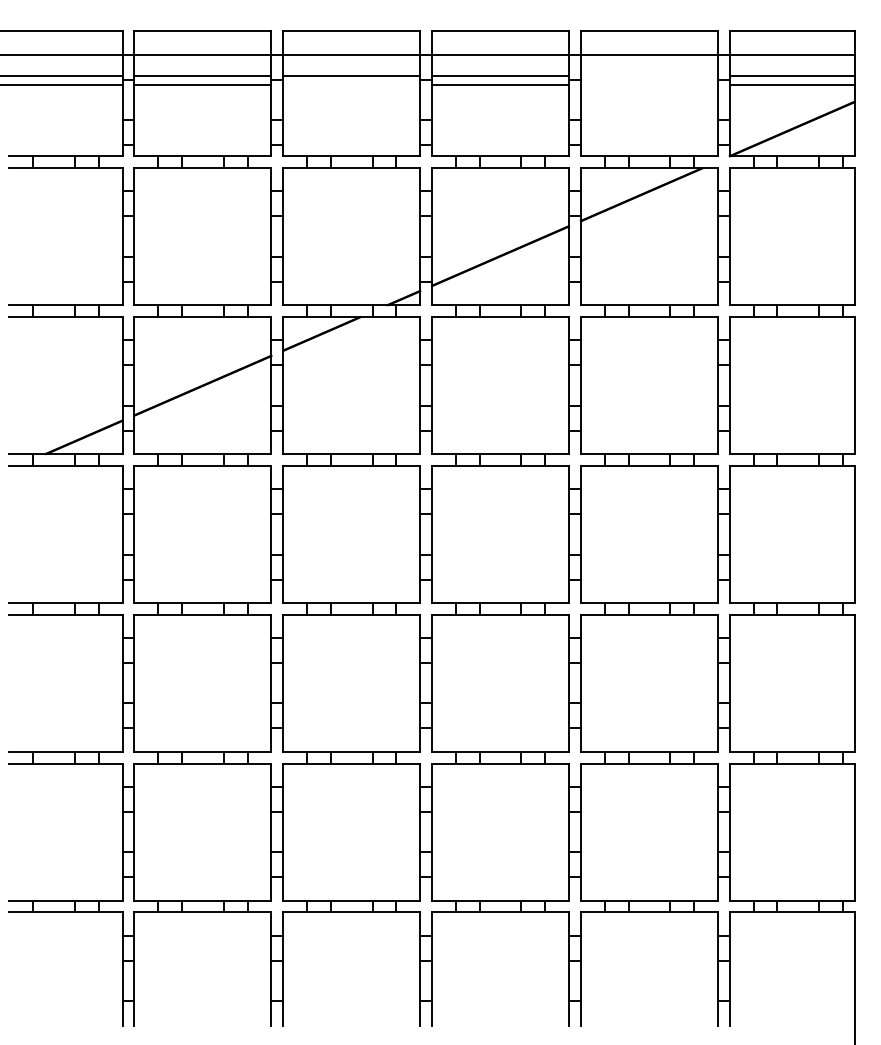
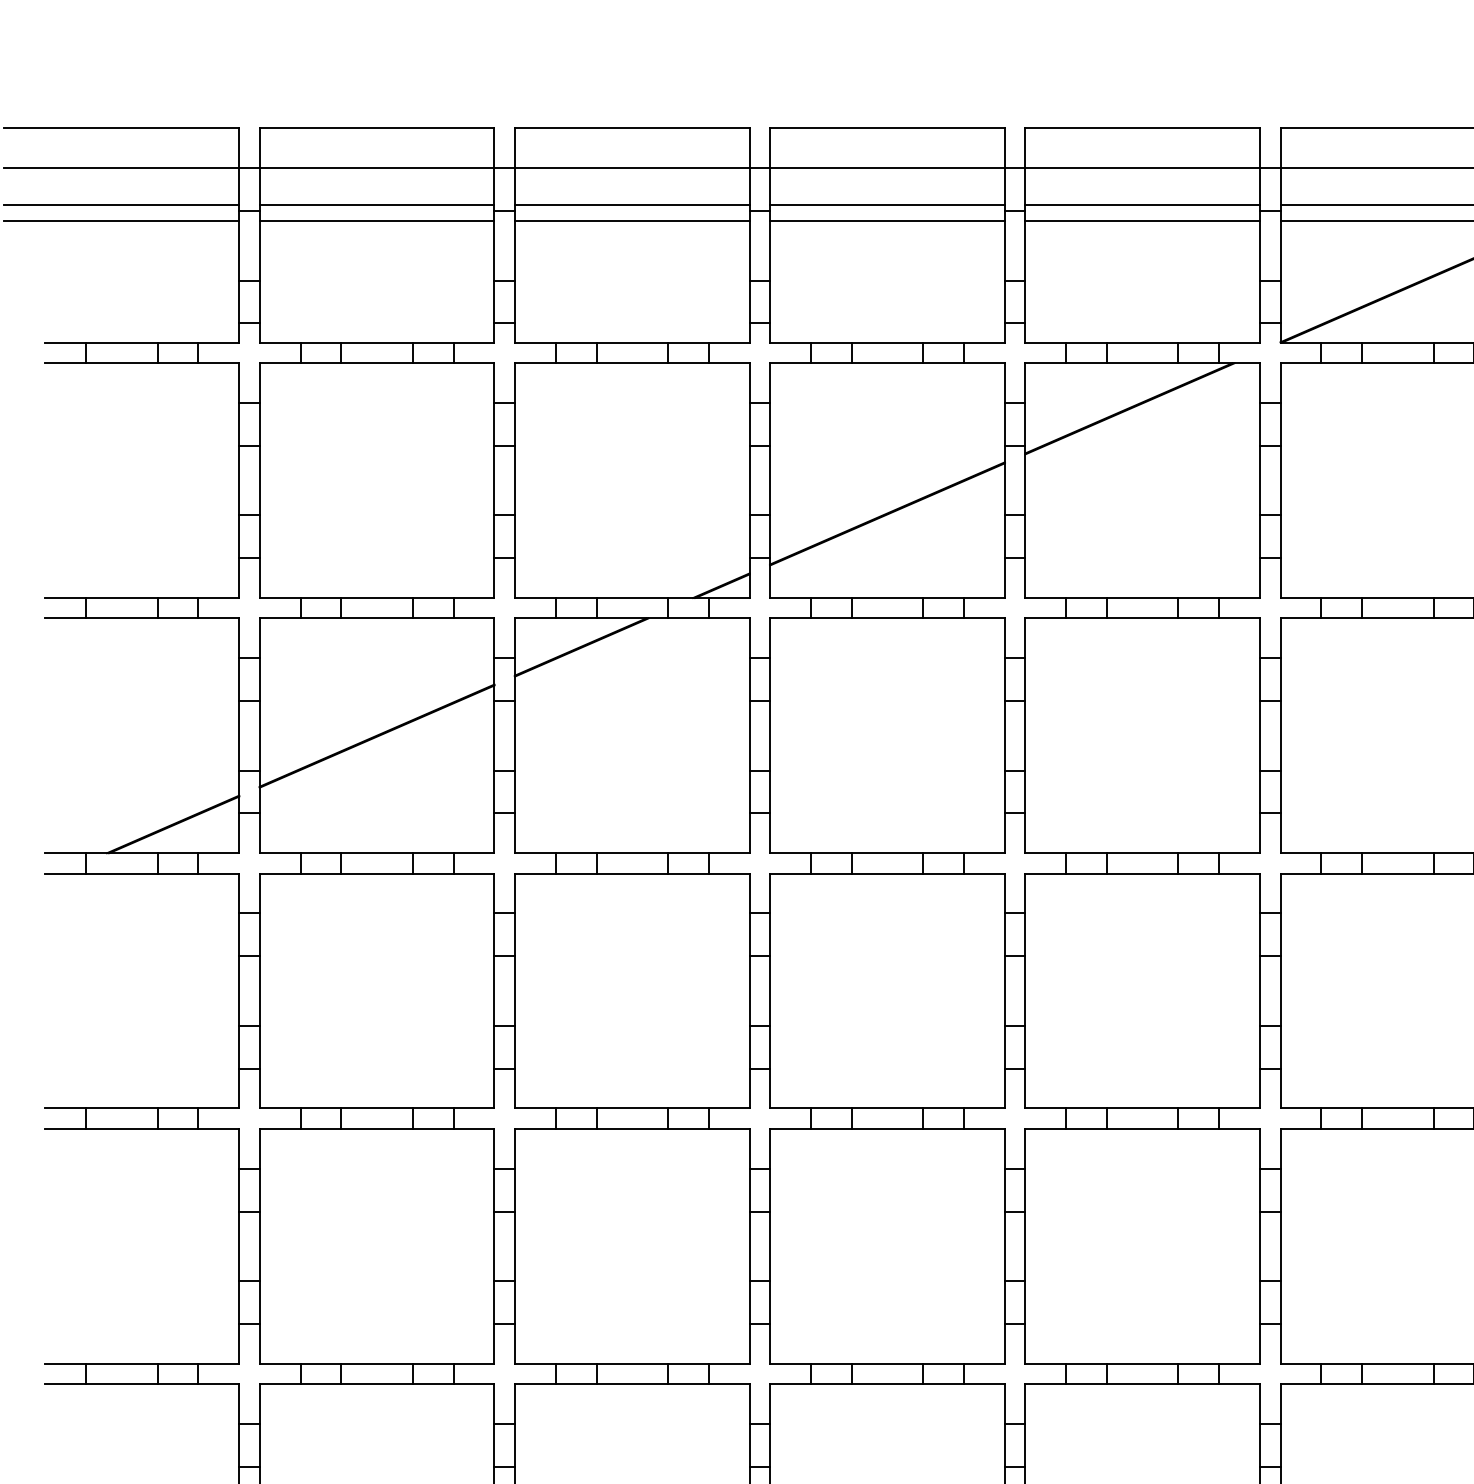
line: (648, 75) -> (1141, 204), added
line: (351, 85) -> (631, 221), added
line: (648, 85) -> (1141, 221), added

